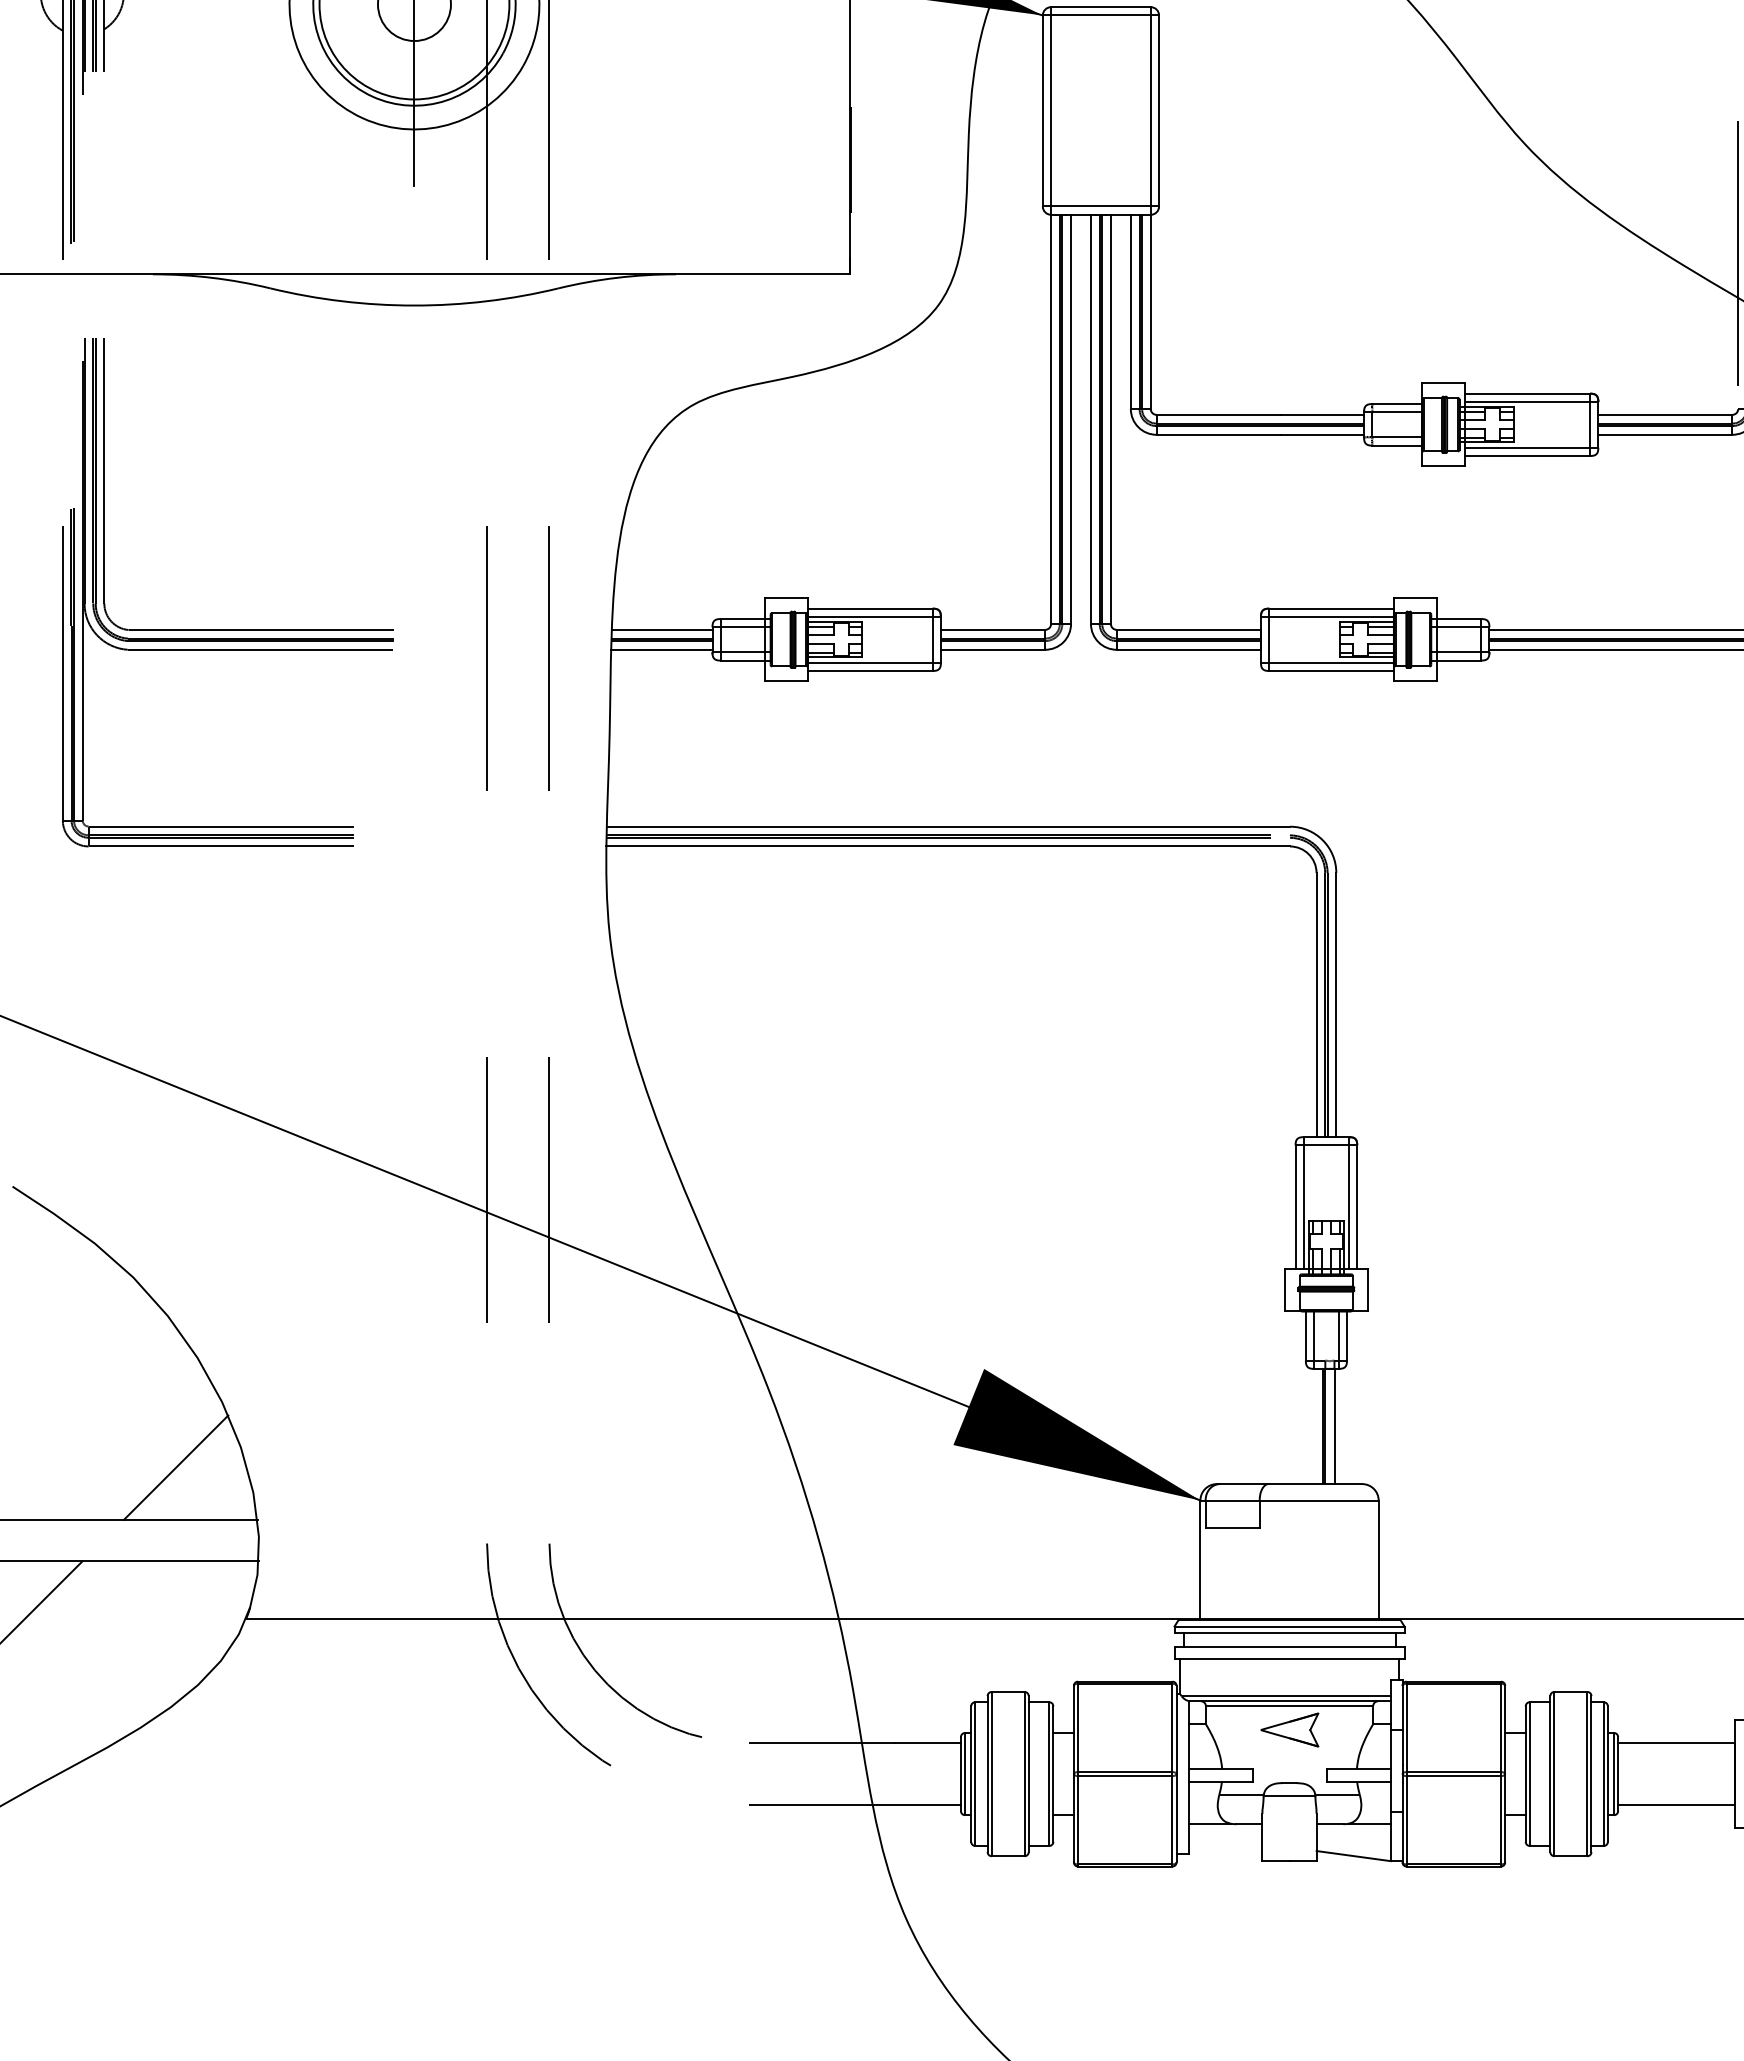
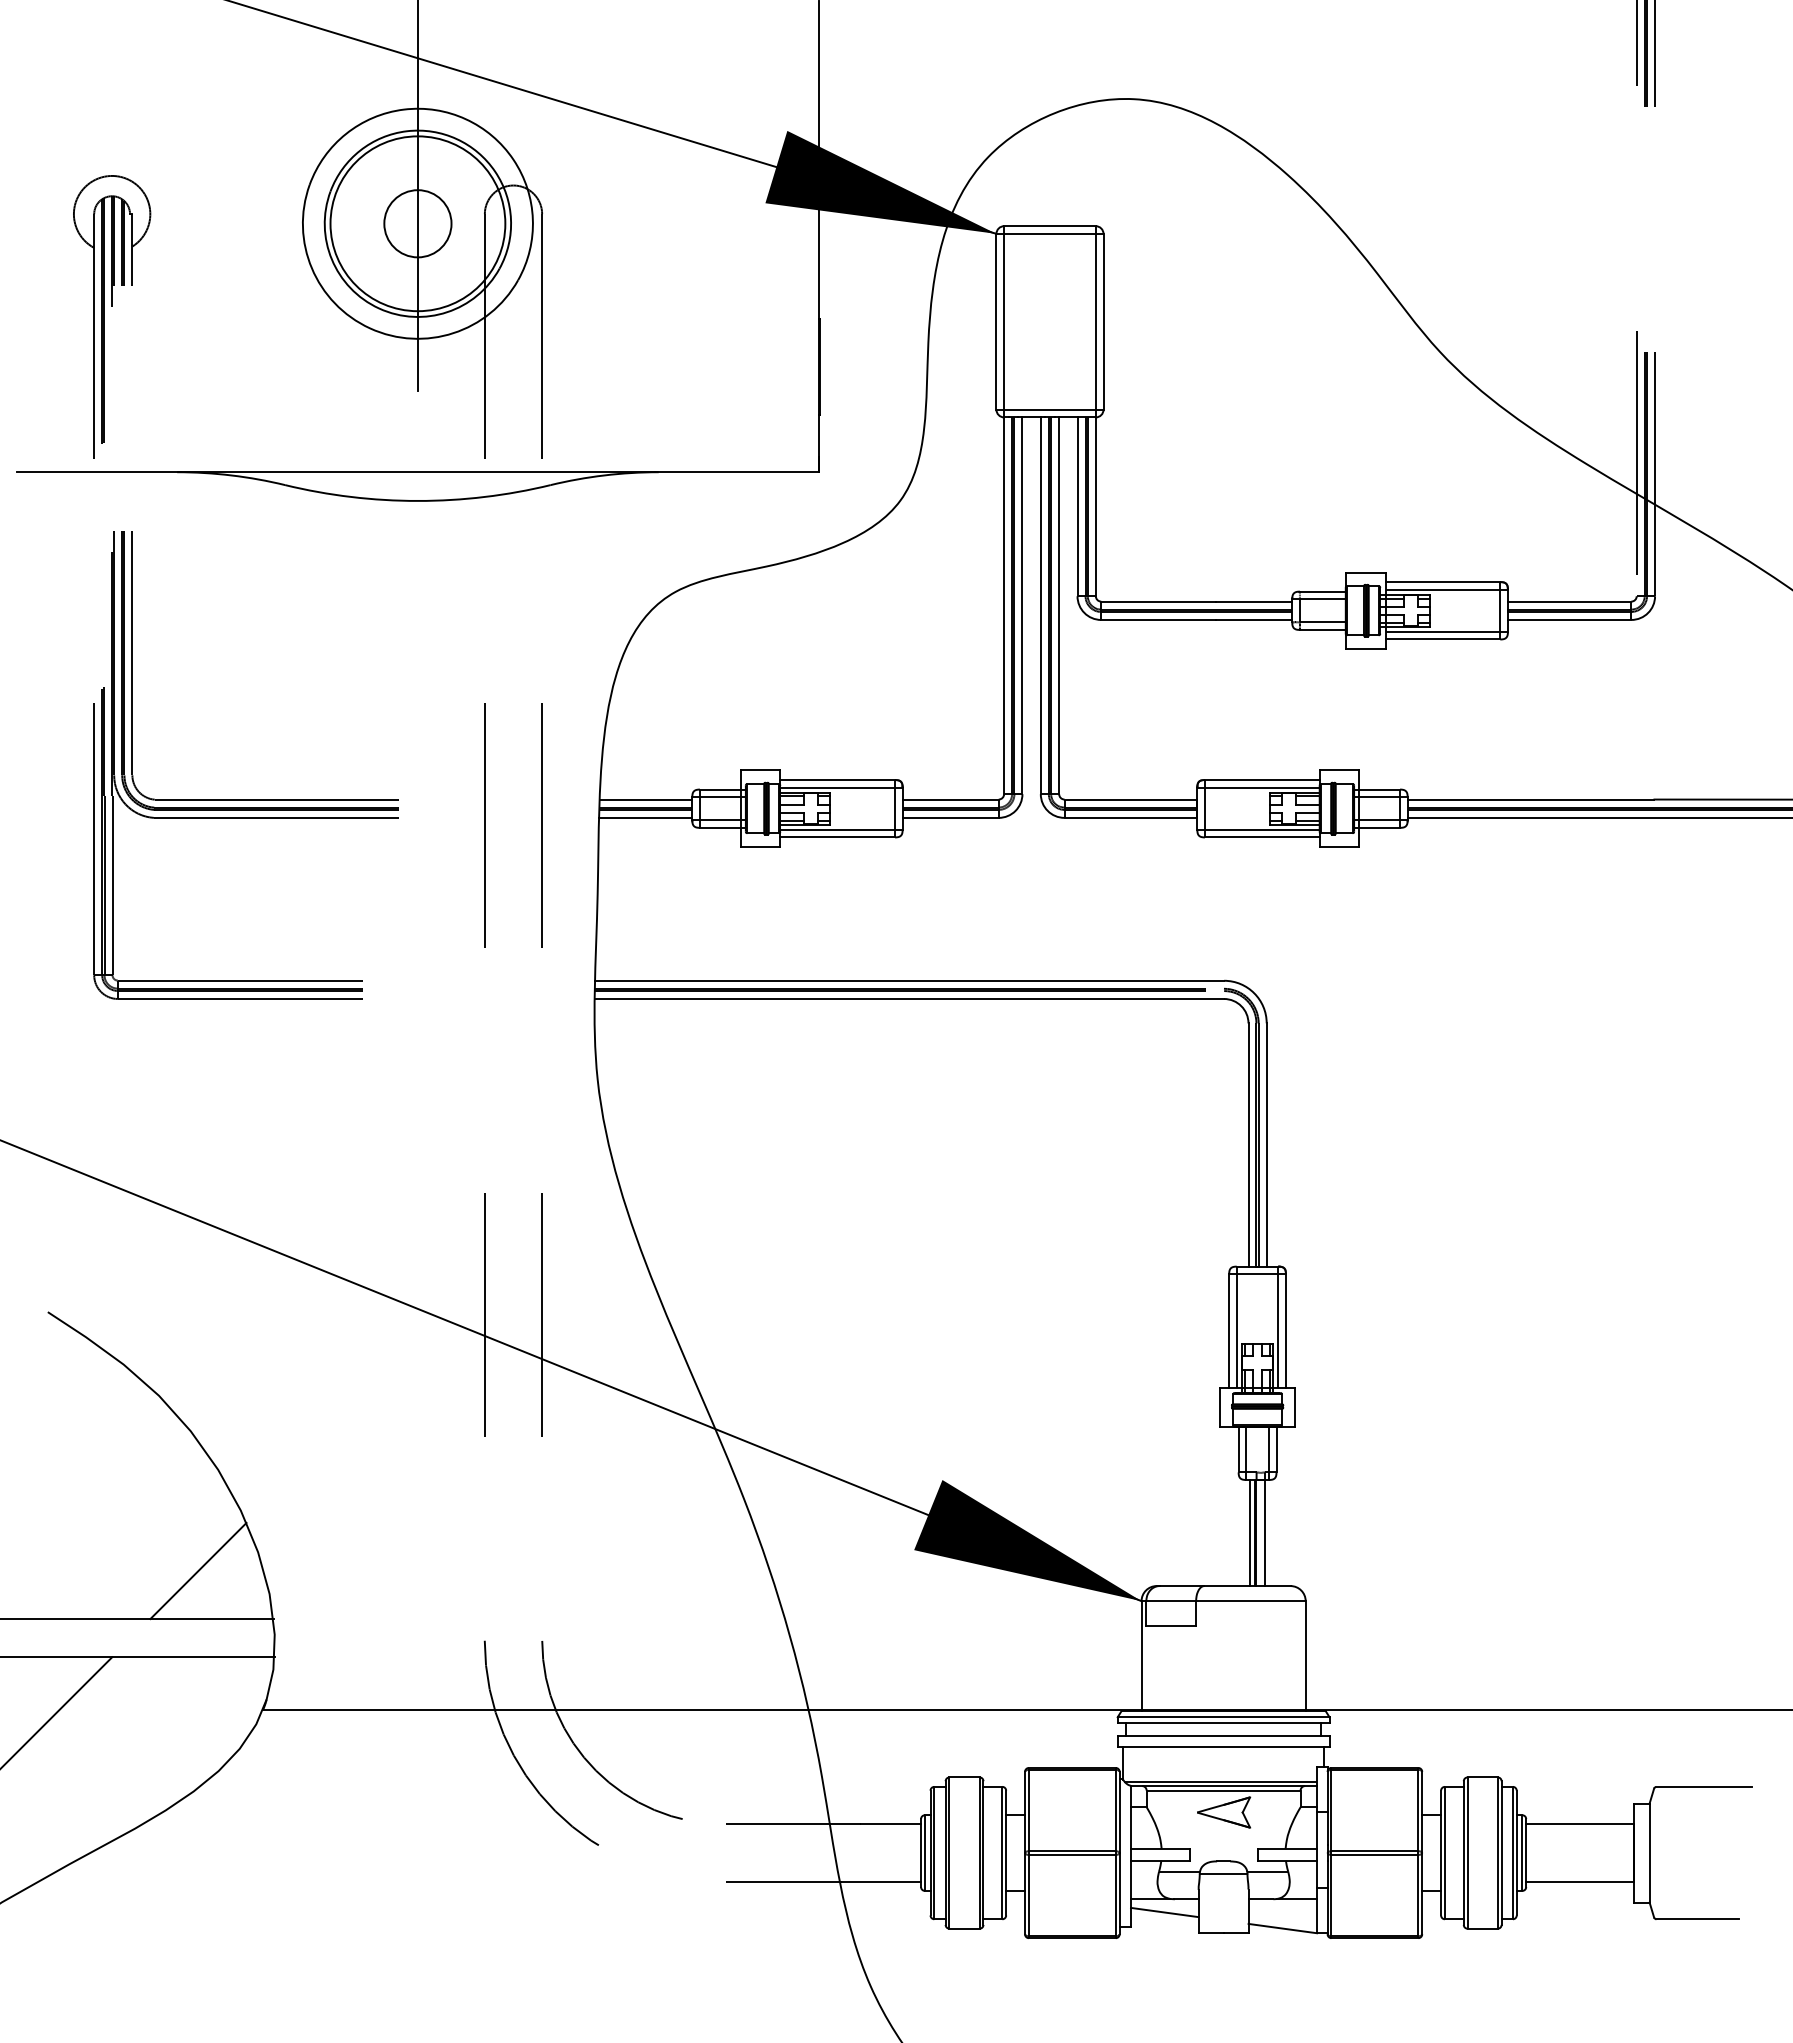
line: (1317, 1425) -> (1249, 1532), added
line: (1225, 1838) -> (1164, 1912), added

